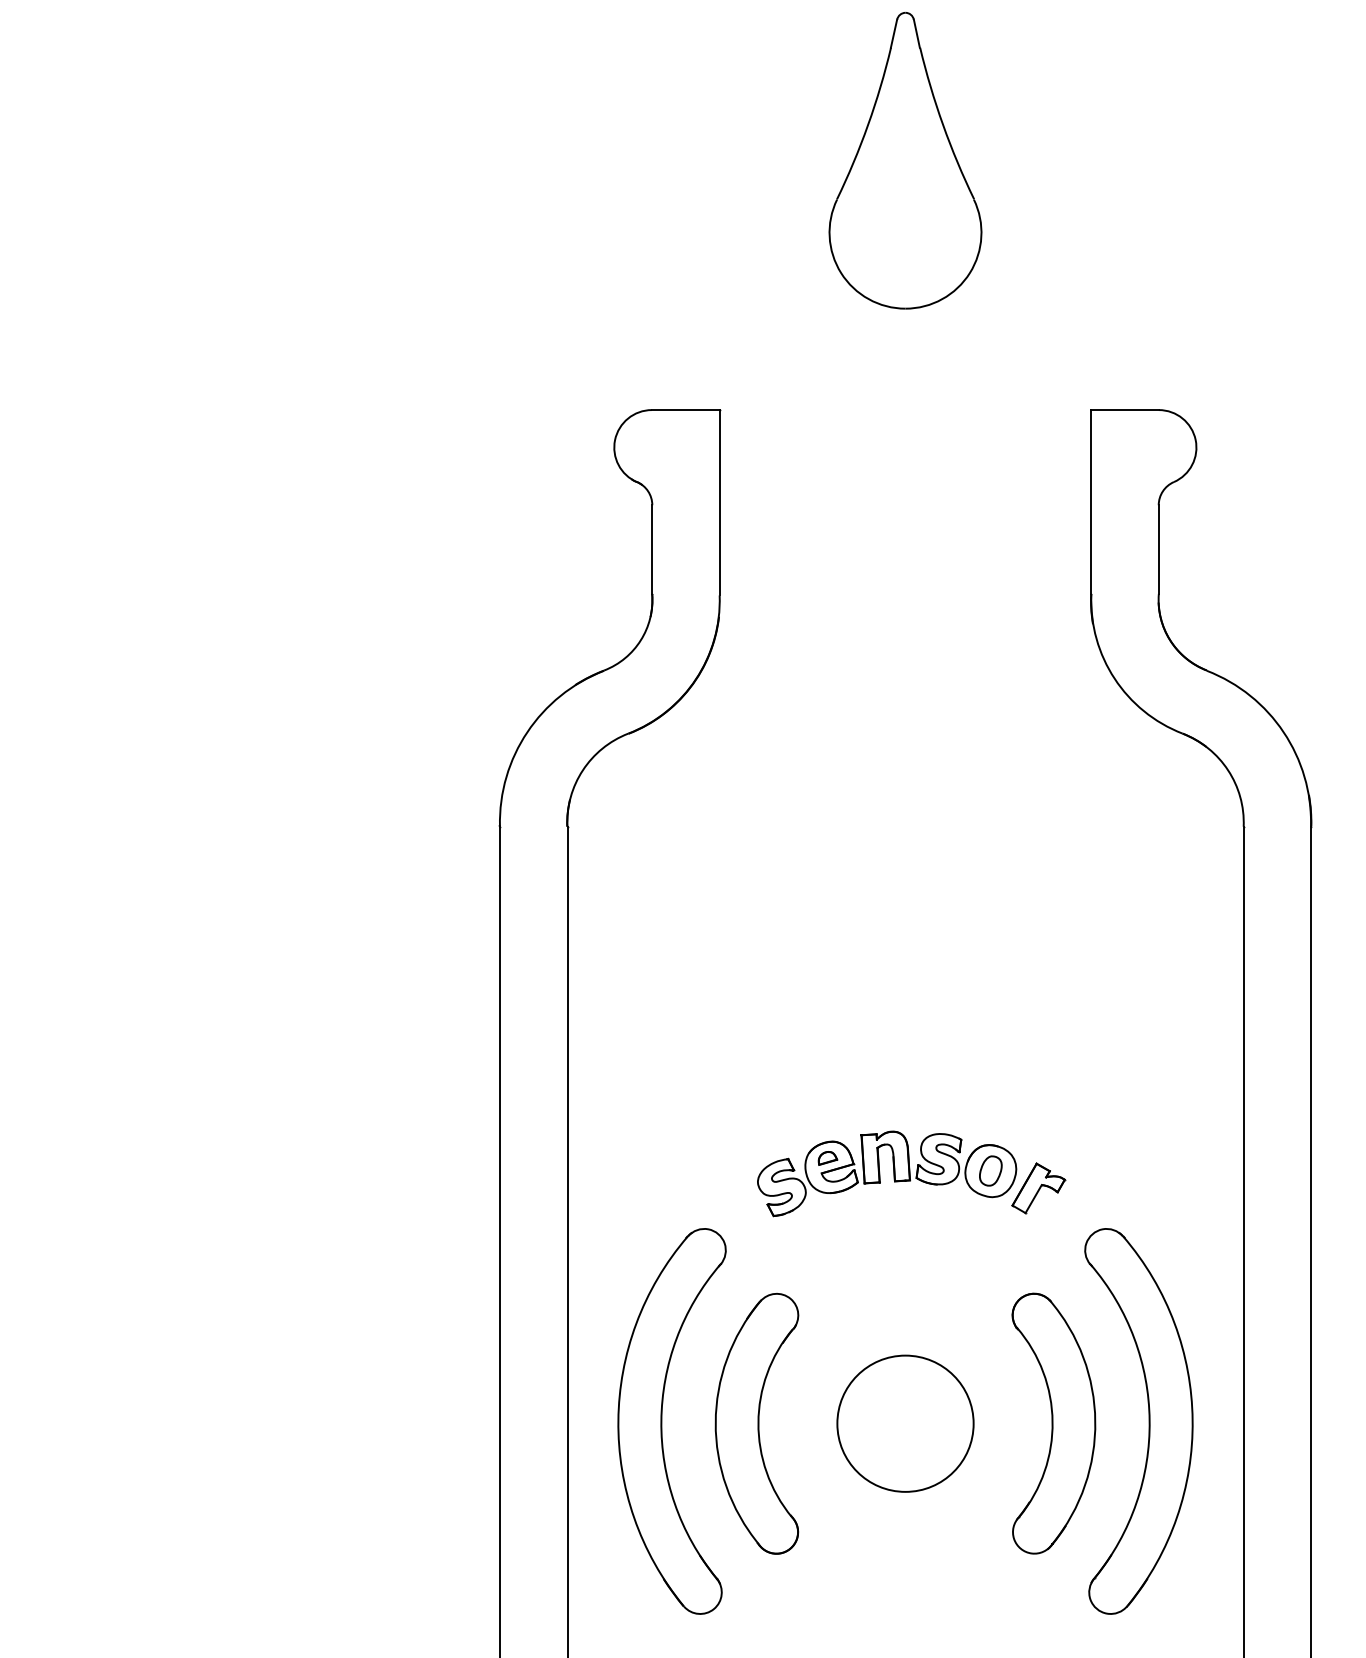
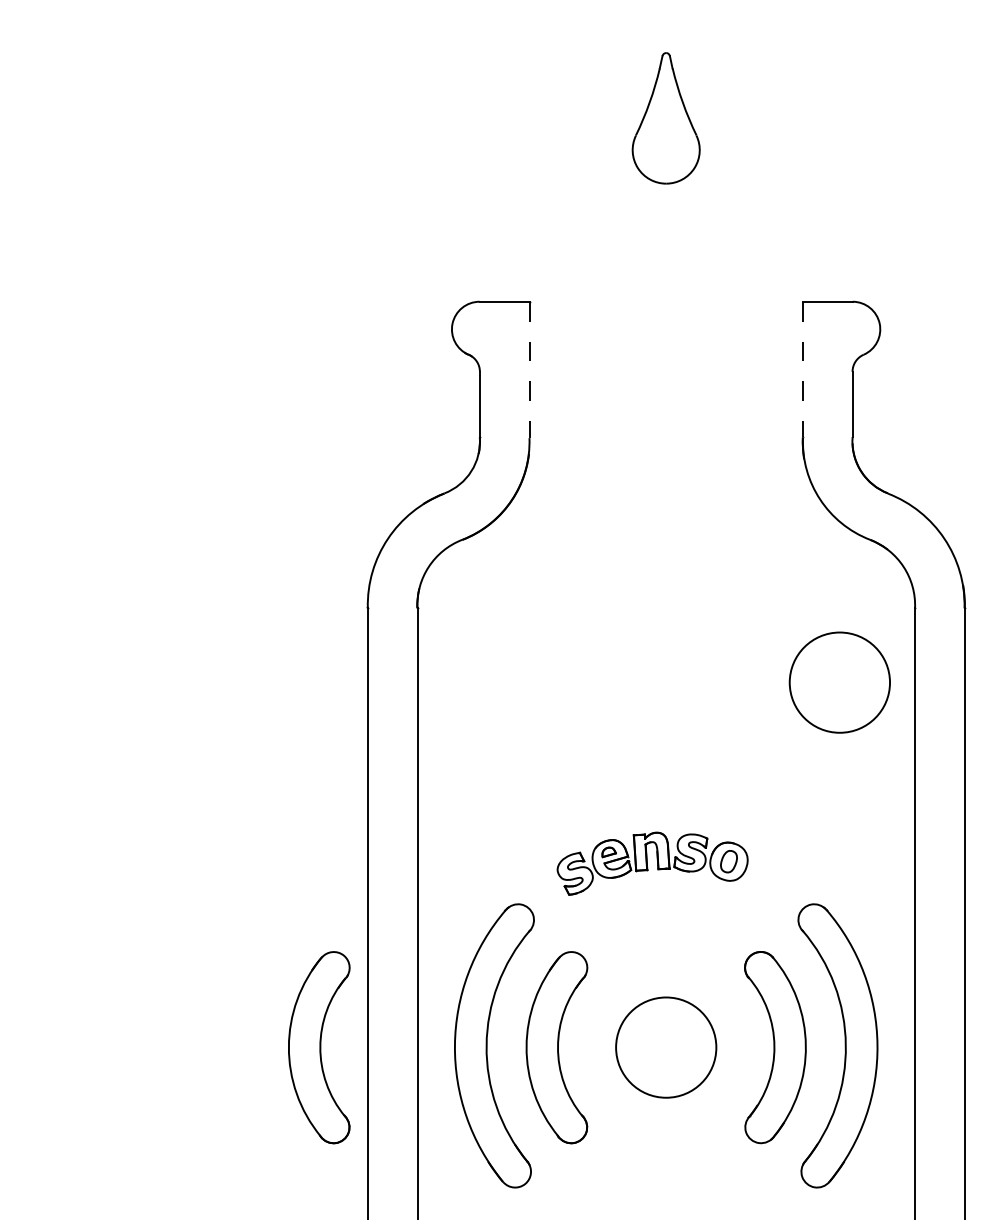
part: (905, 160) -> (666, 118), size x0.6
line: (719, 502) -> (529, 369), solid -> dashed
line: (1091, 502) -> (803, 369), solid -> dashed
circle: (1141, 927) -> (839, 682), added
part: (1038, 1188) -> (764, 874), removed
part: (433, 1423) -> (318, 1047), added

